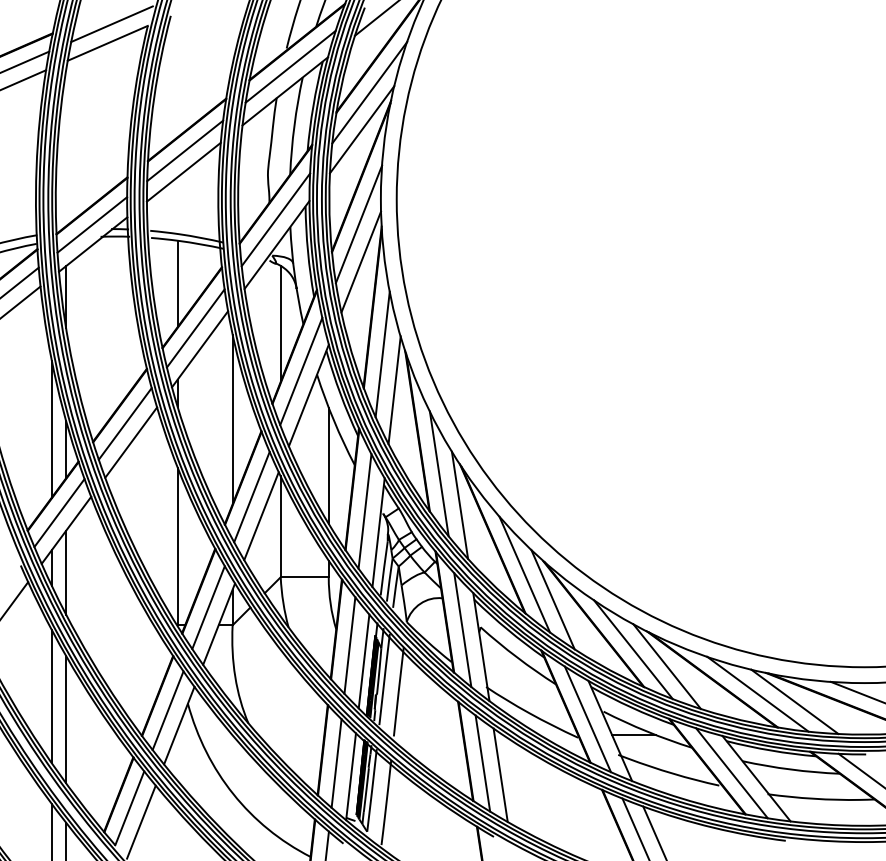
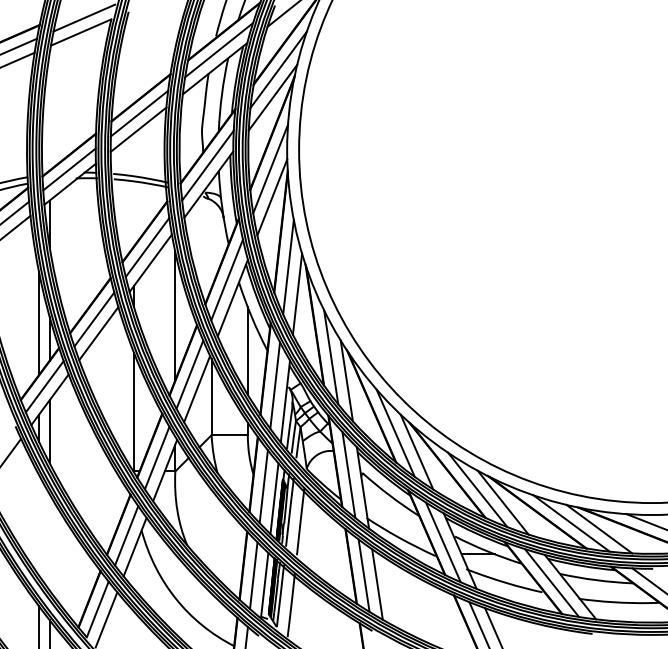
line: (177, 284) -> (133, 214), removed
line: (280, 323) -> (211, 243), removed
line: (51, 696) -> (38, 525), removed
line: (66, 719) -> (50, 542), removed

